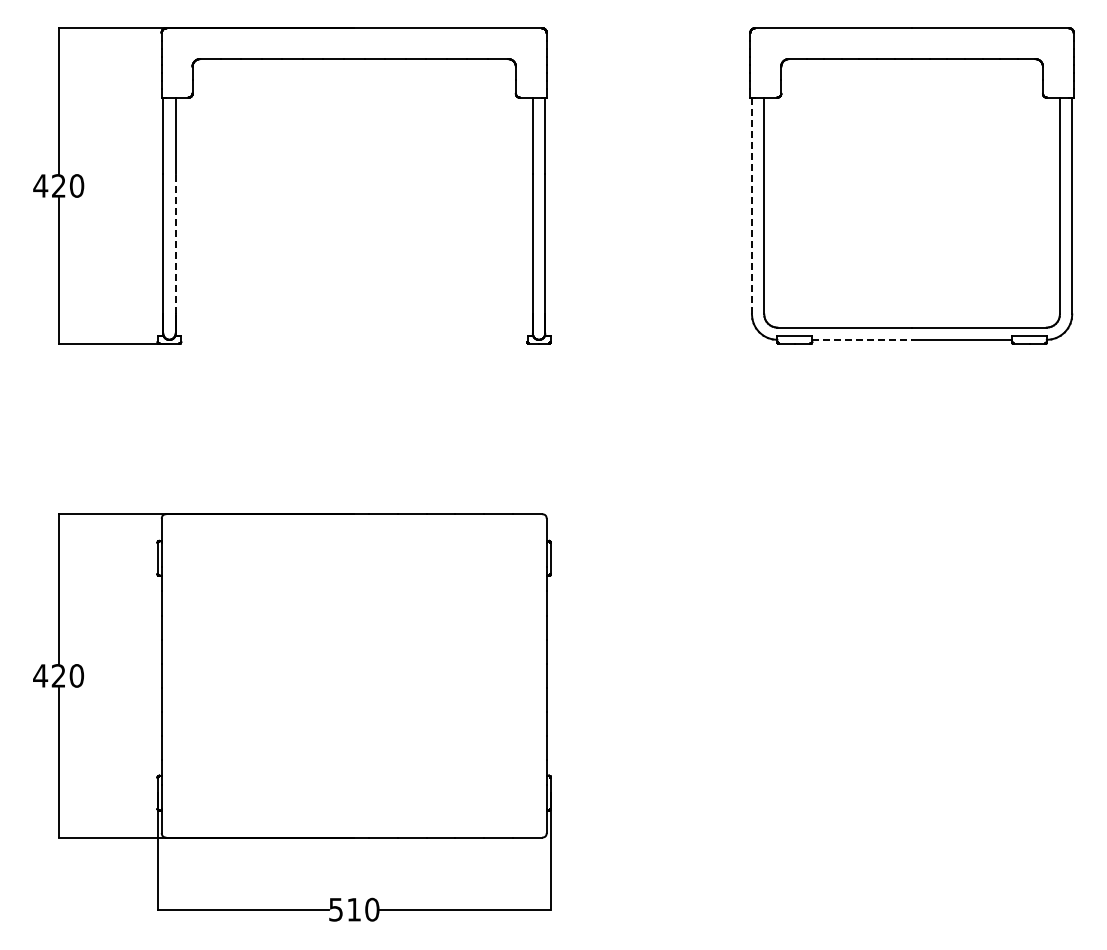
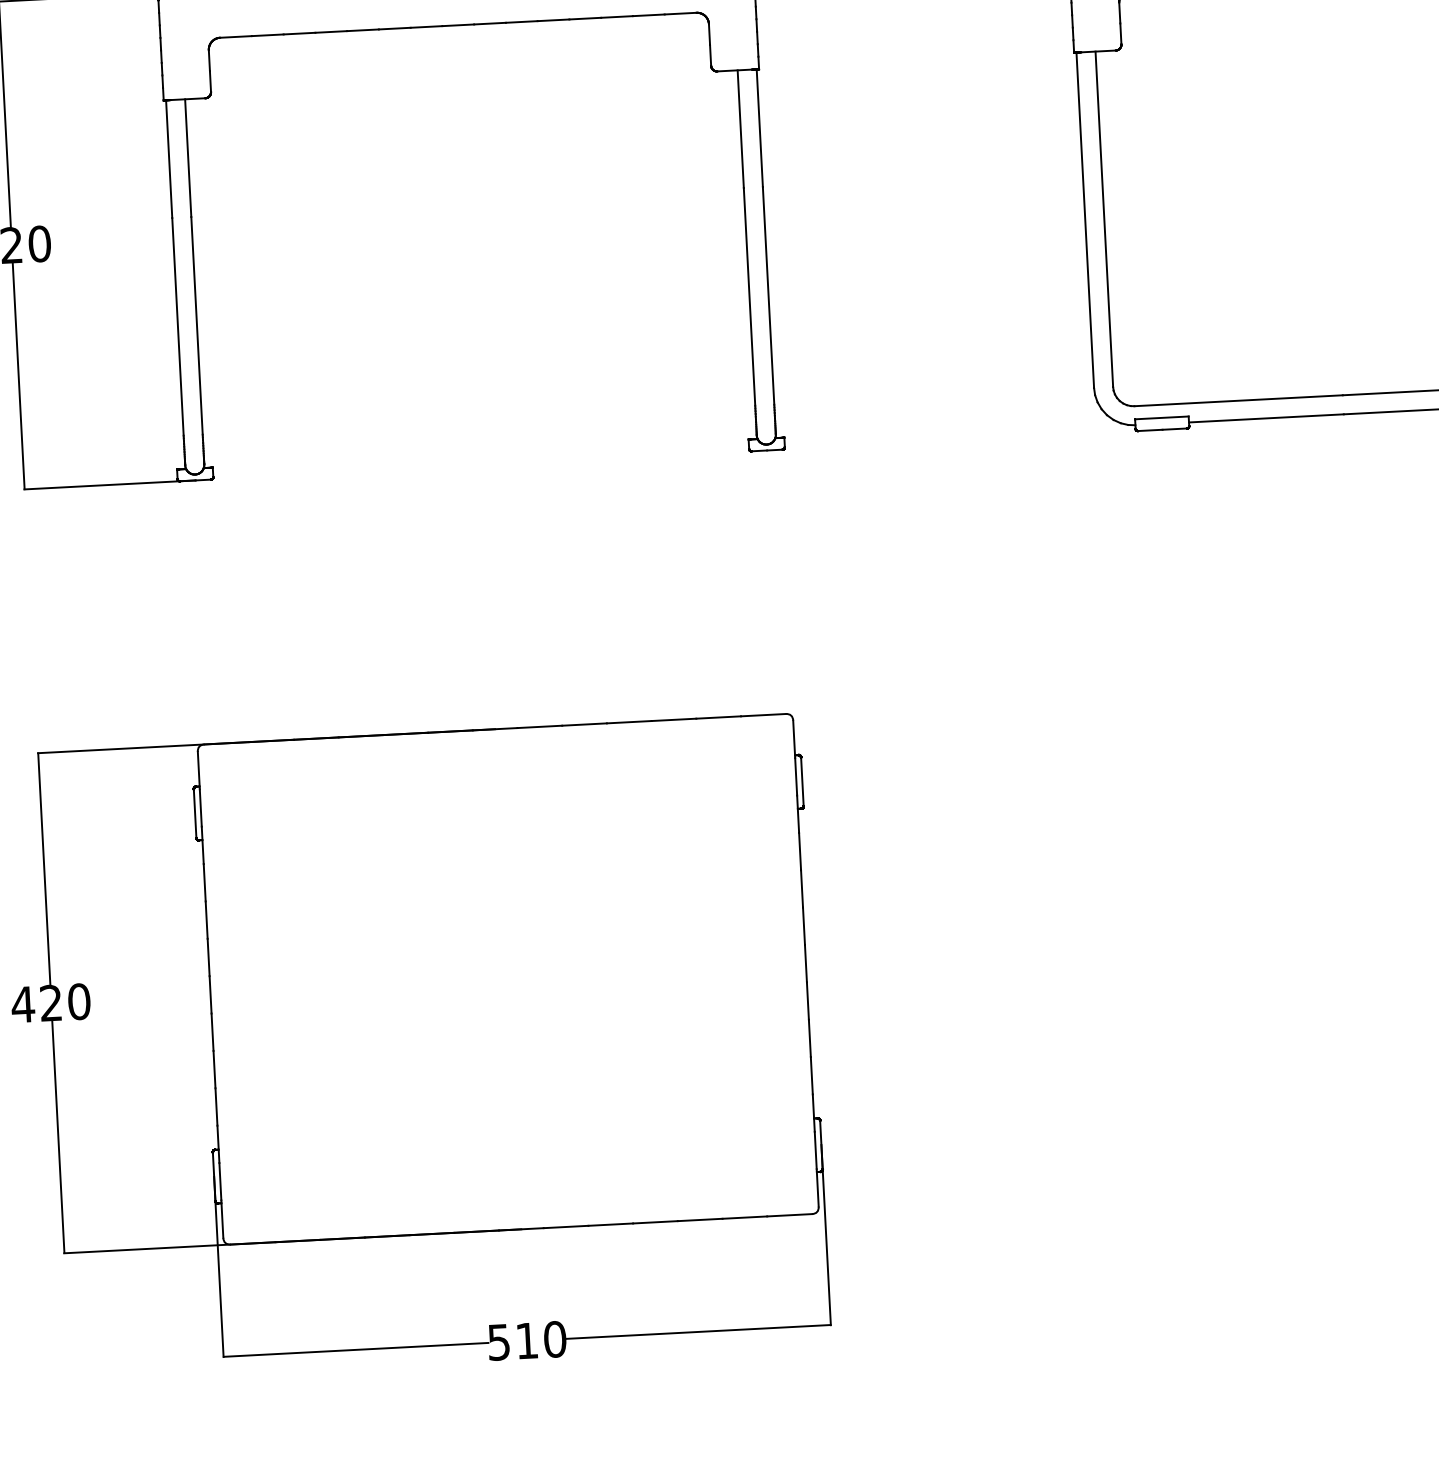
line: (751, 206) -> (1084, 221), dashed -> solid
line: (175, 243) -> (196, 325), dashed -> solid
line: (862, 339) -> (1267, 417), dashed -> solid

